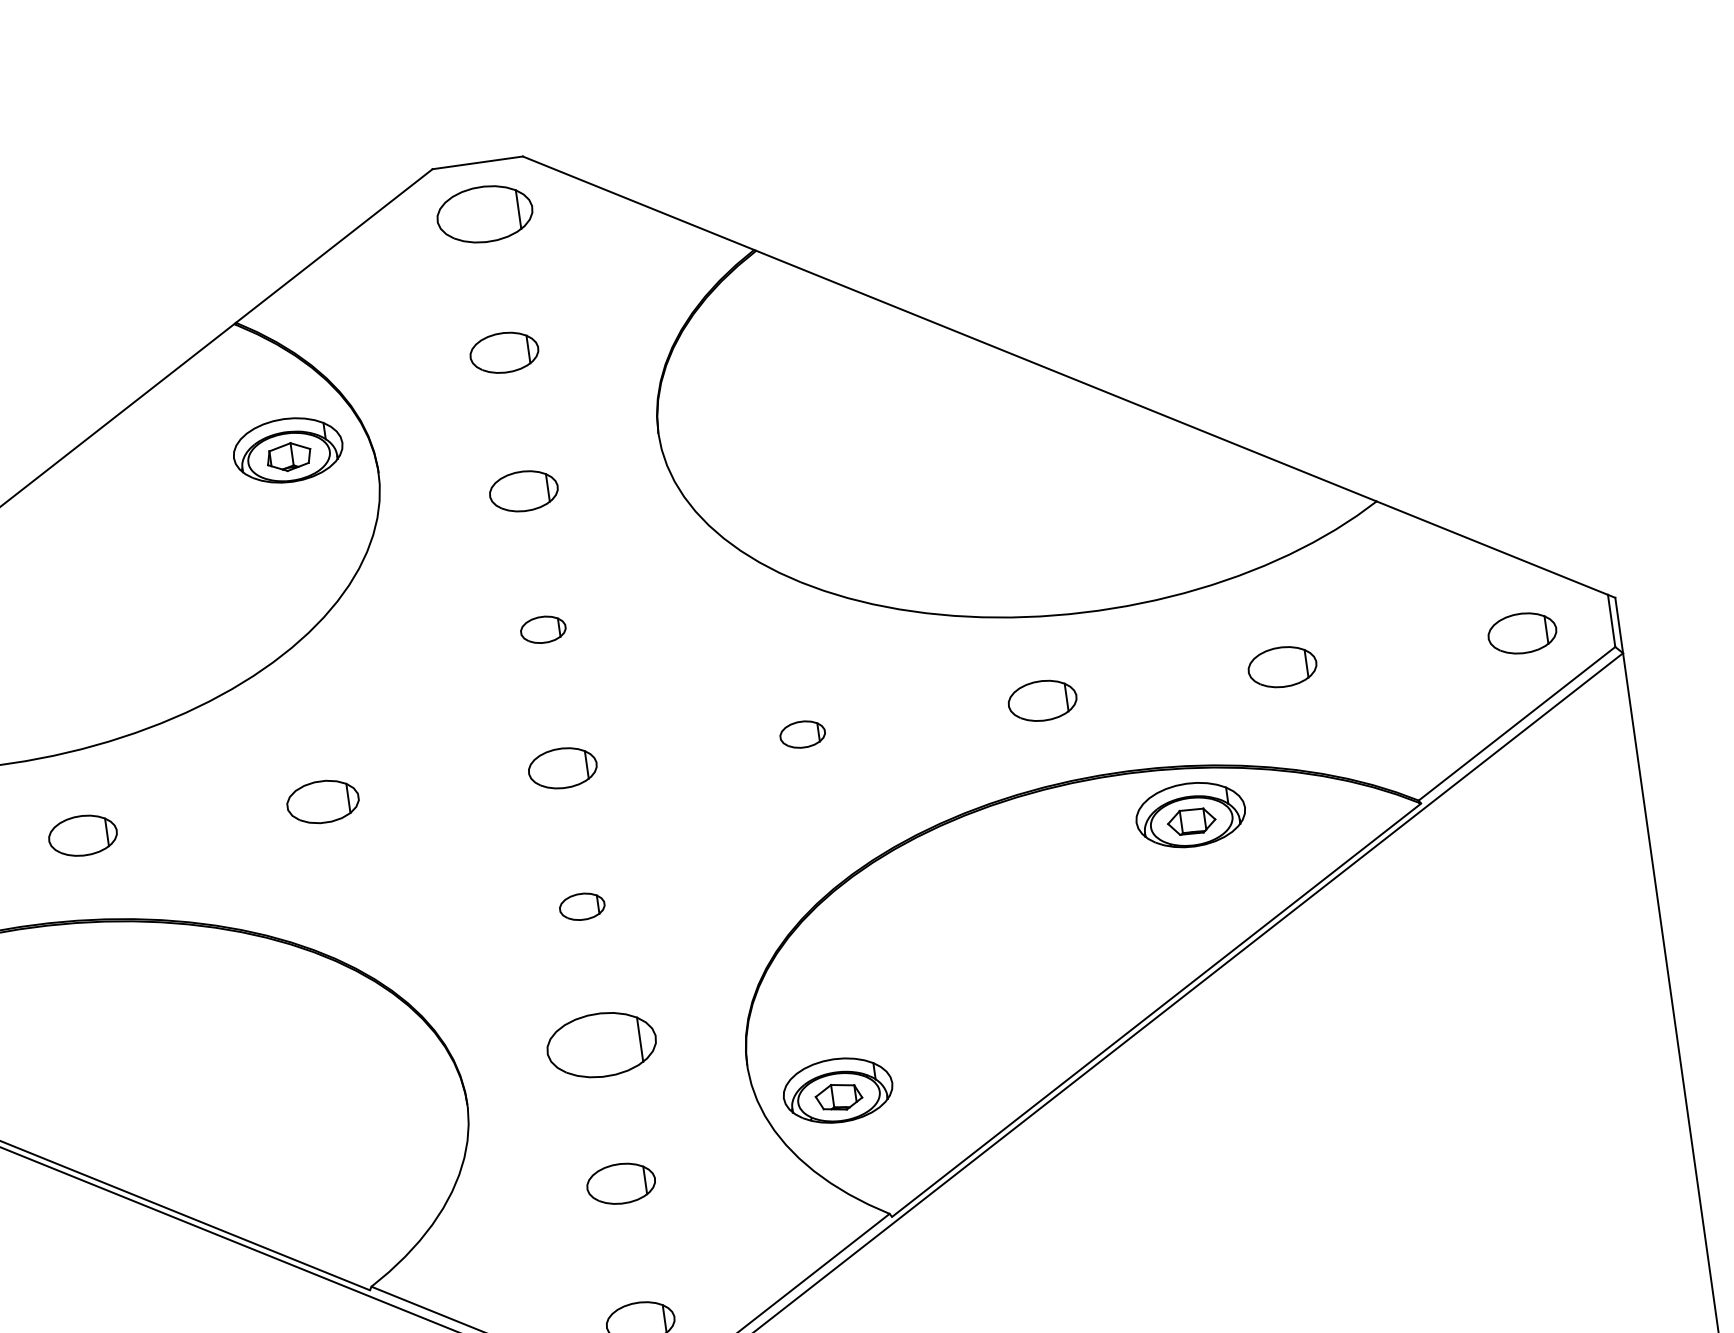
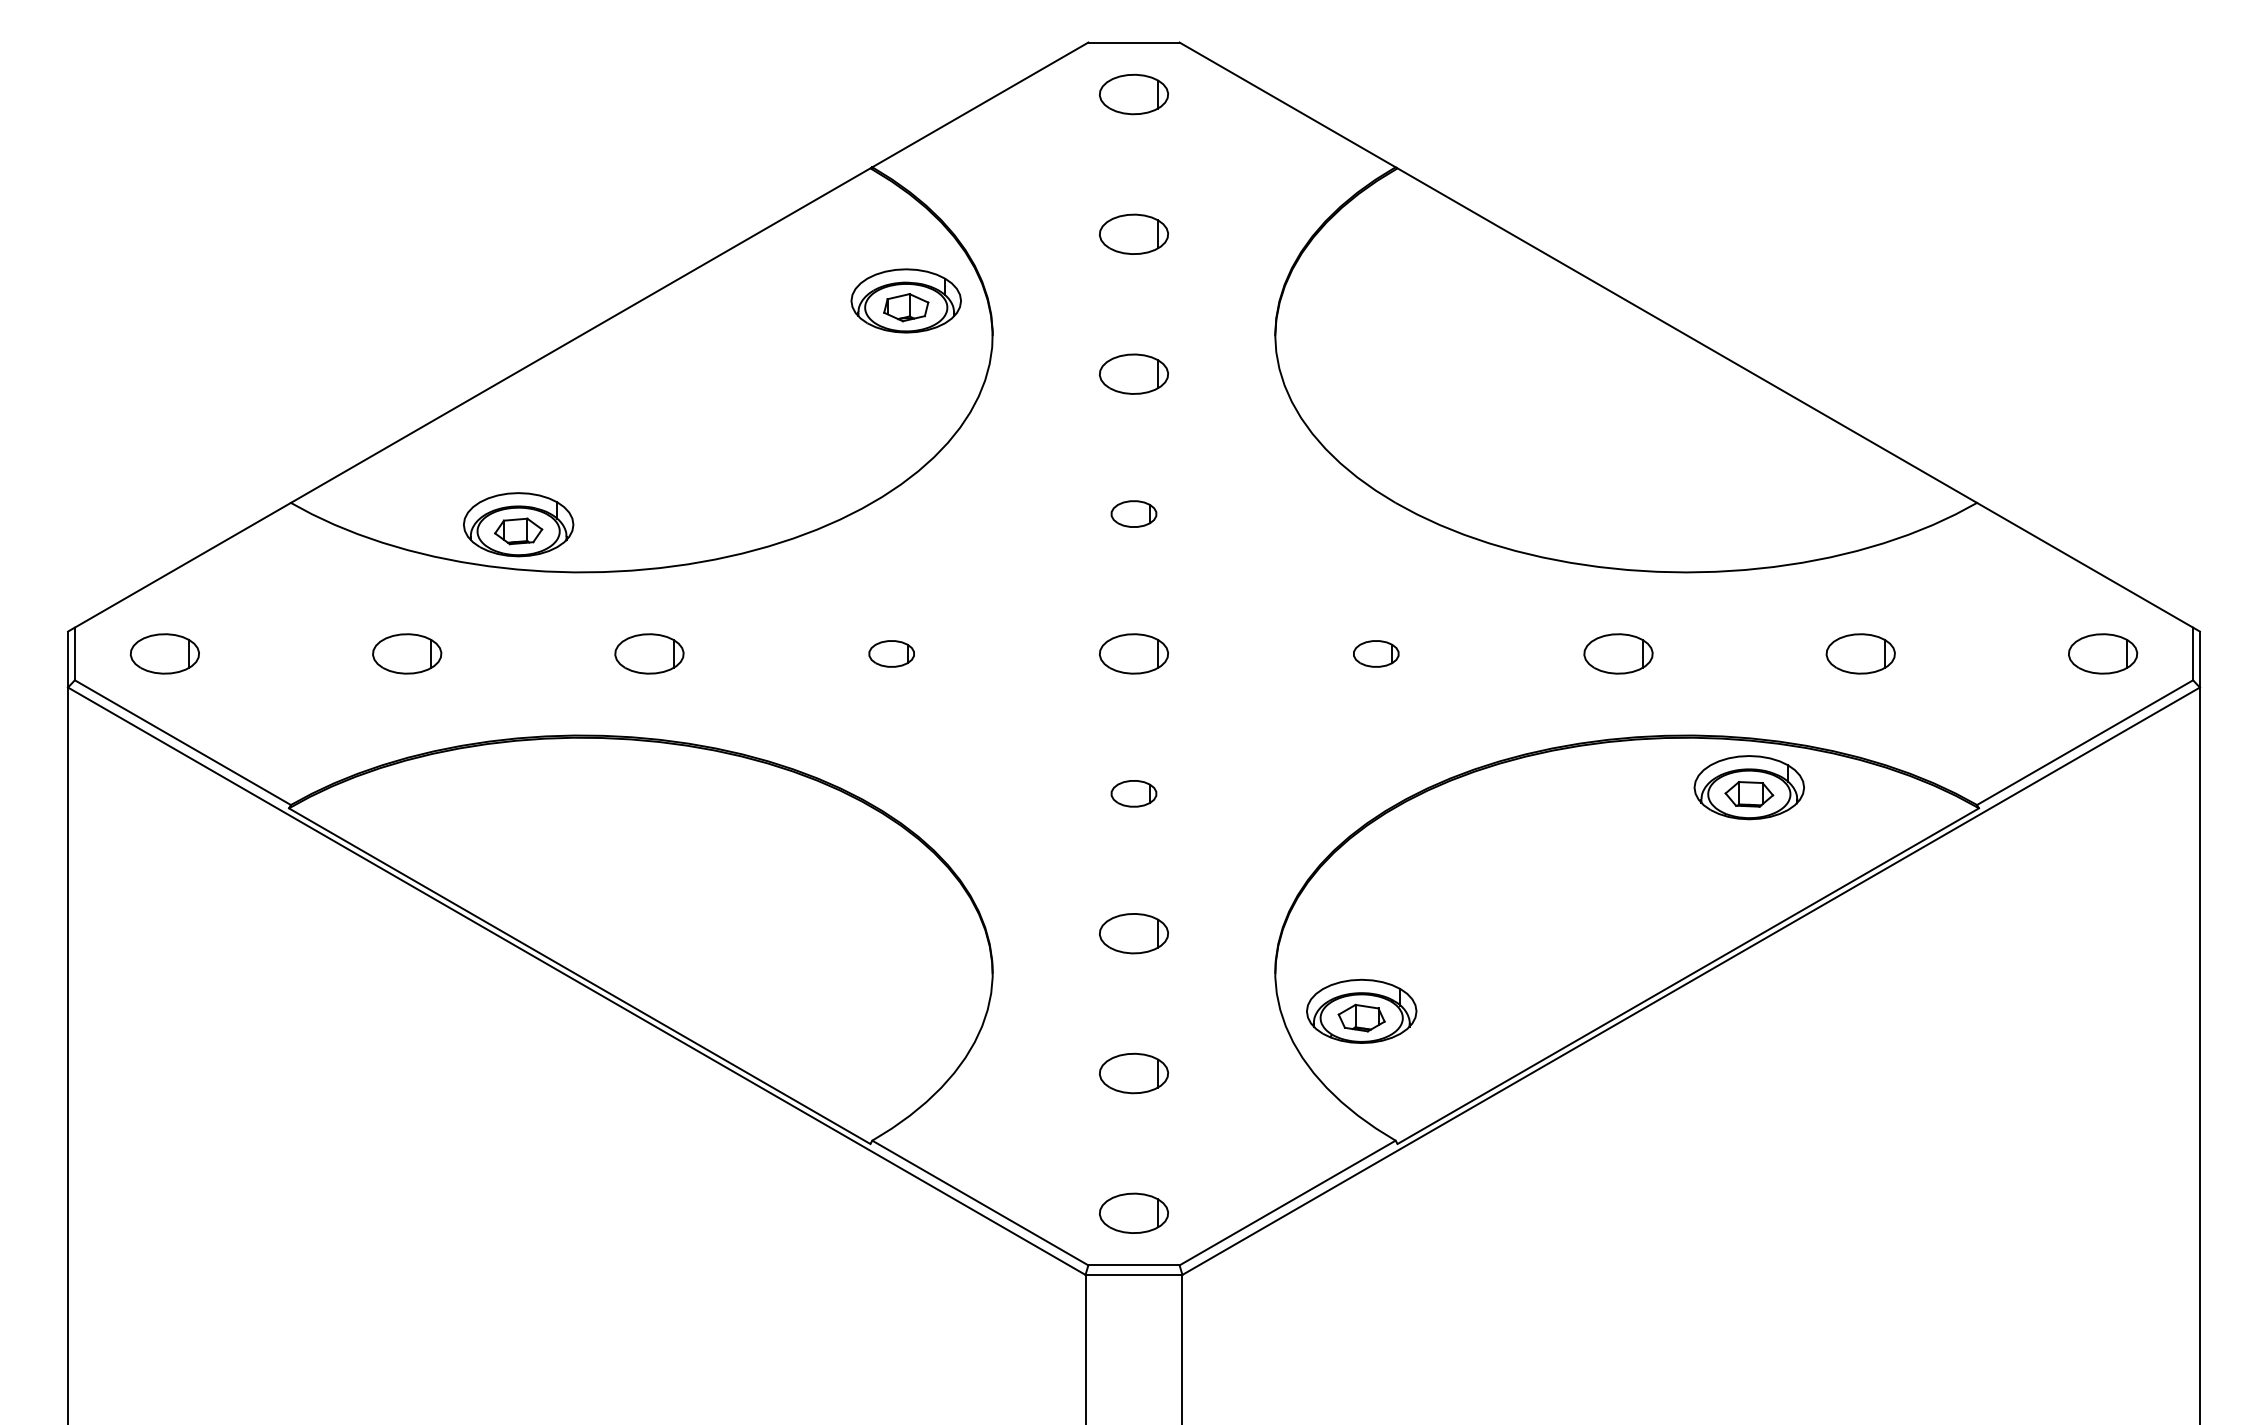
part: (484, 214) -> (1133, 94), size x0.71
part: (322, 801) -> (891, 653), size x0.62
part: (601, 1045) -> (1133, 933), size x0.62

